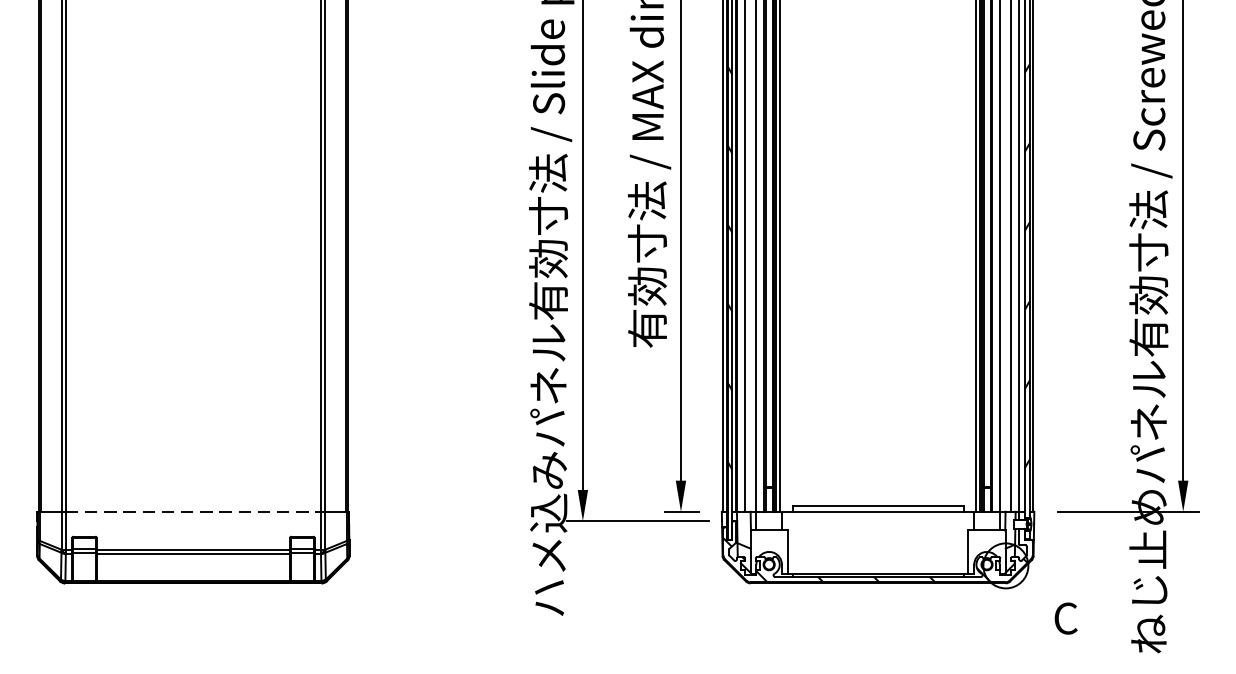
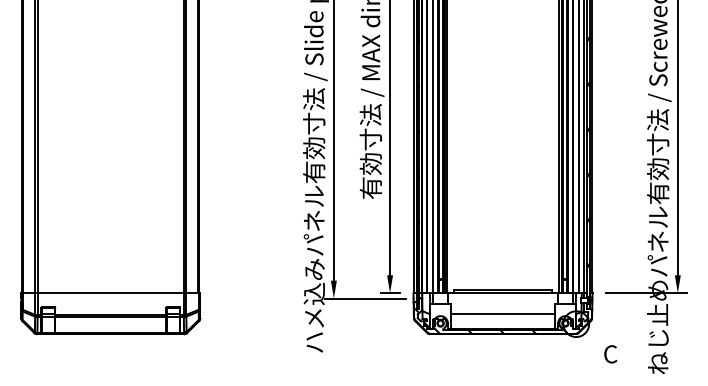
line: (194, 512) -> (111, 293), dashed -> solid
line: (877, 549) -> (502, 314), added

